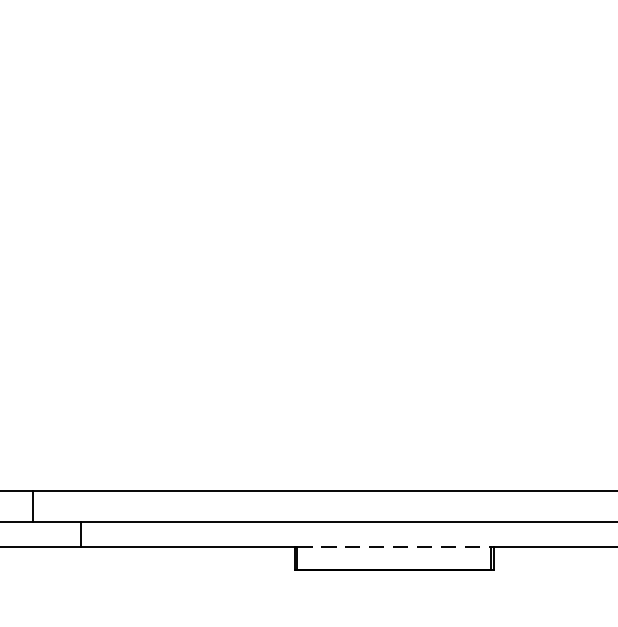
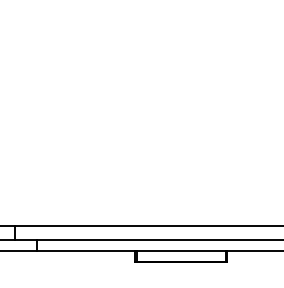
line: (394, 547) -> (181, 251), dashed -> solid

